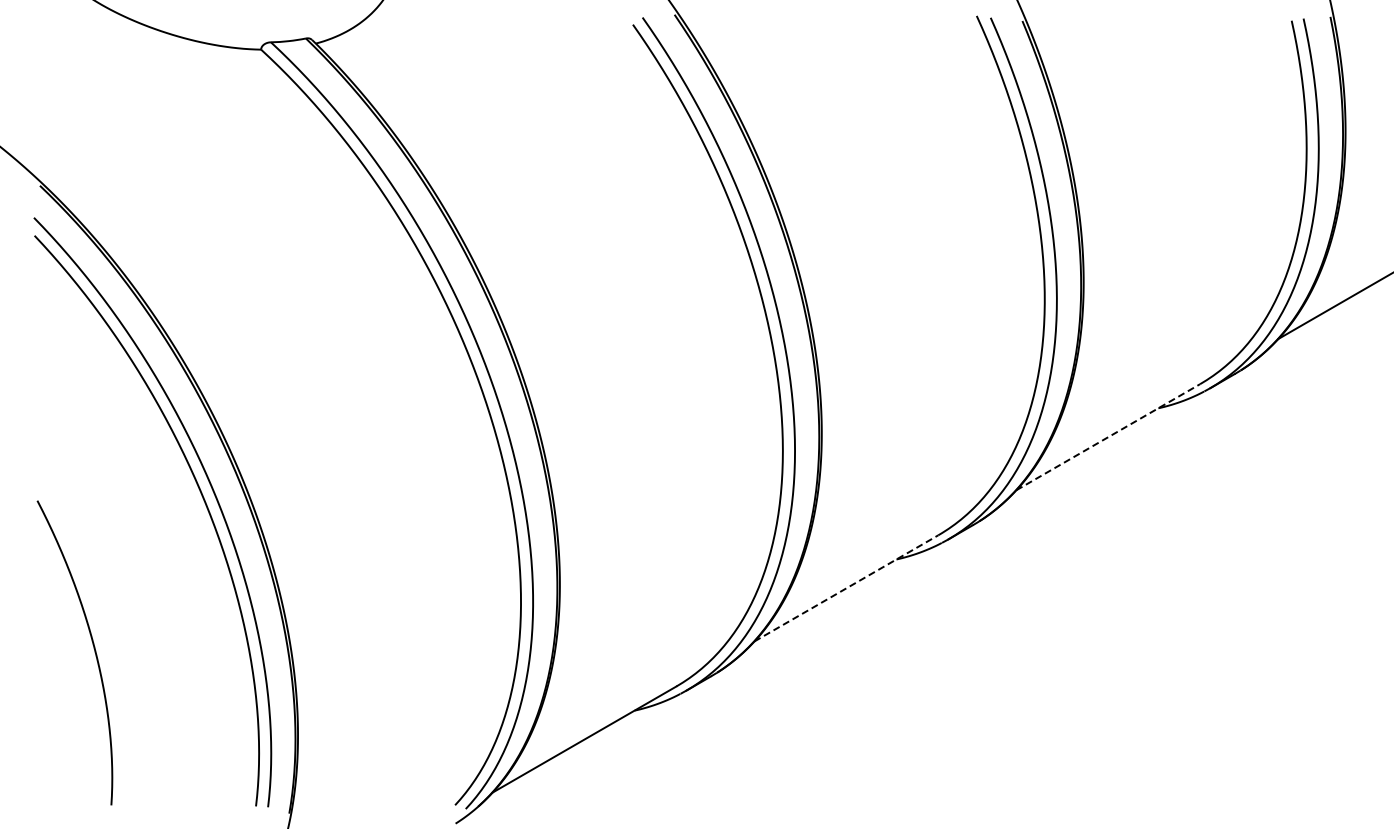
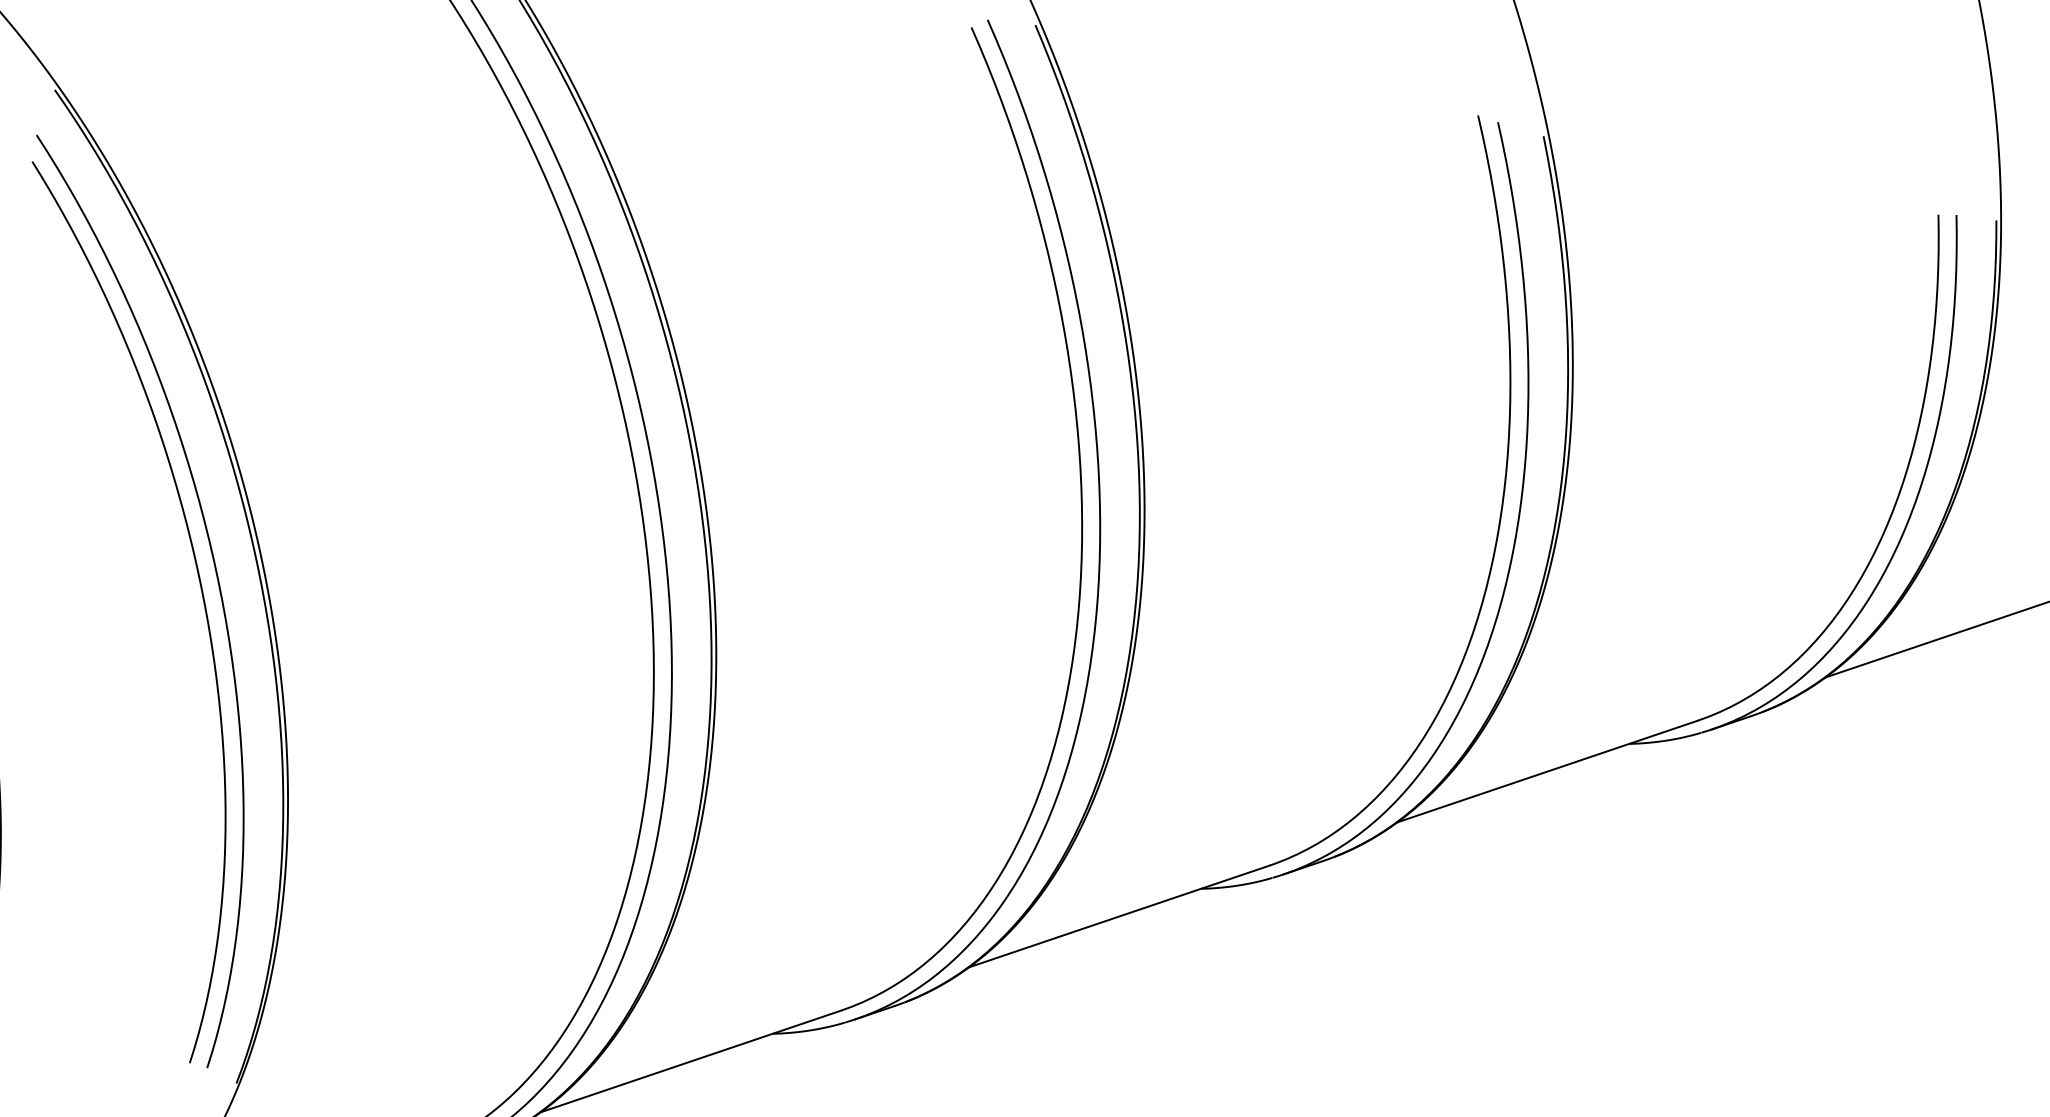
line: (1108, 436) -> (1548, 770), dashed -> solid
line: (846, 588) -> (1119, 916), dashed -> solid

